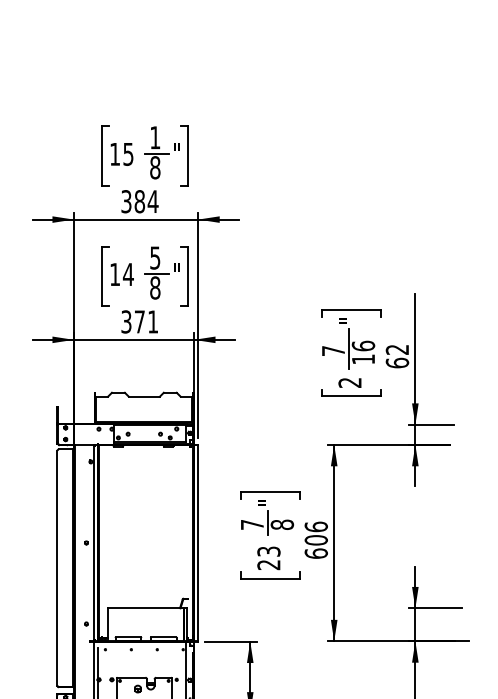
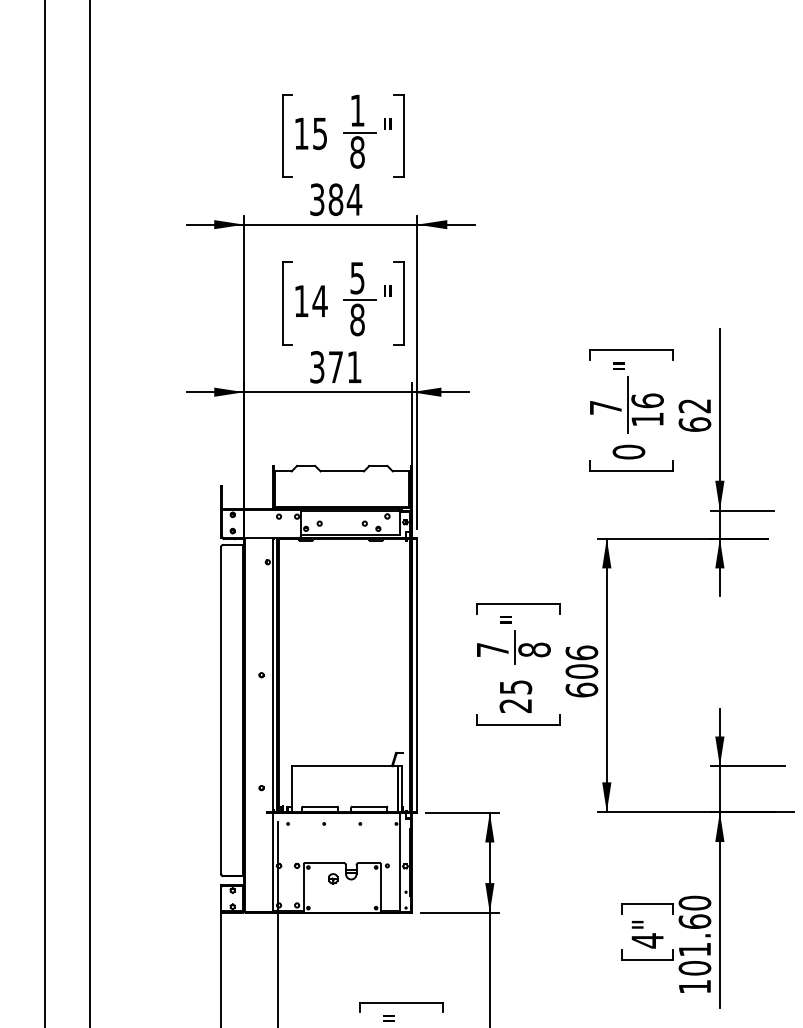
text: (349, 382) -> (628, 451), 2 -> 0
text: (268, 551) -> (515, 686), 23 -> 25

